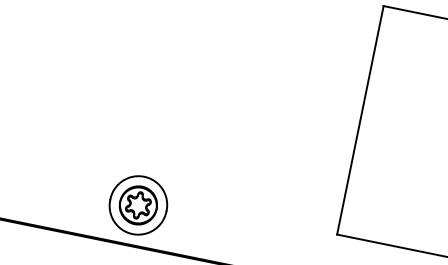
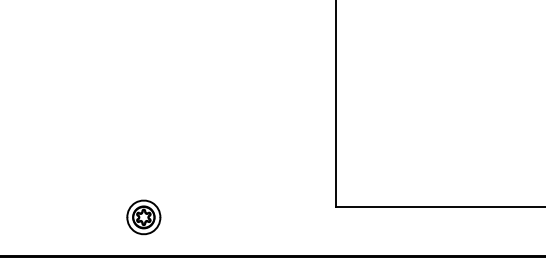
part: (138, 205) -> (143, 217), size x0.6

